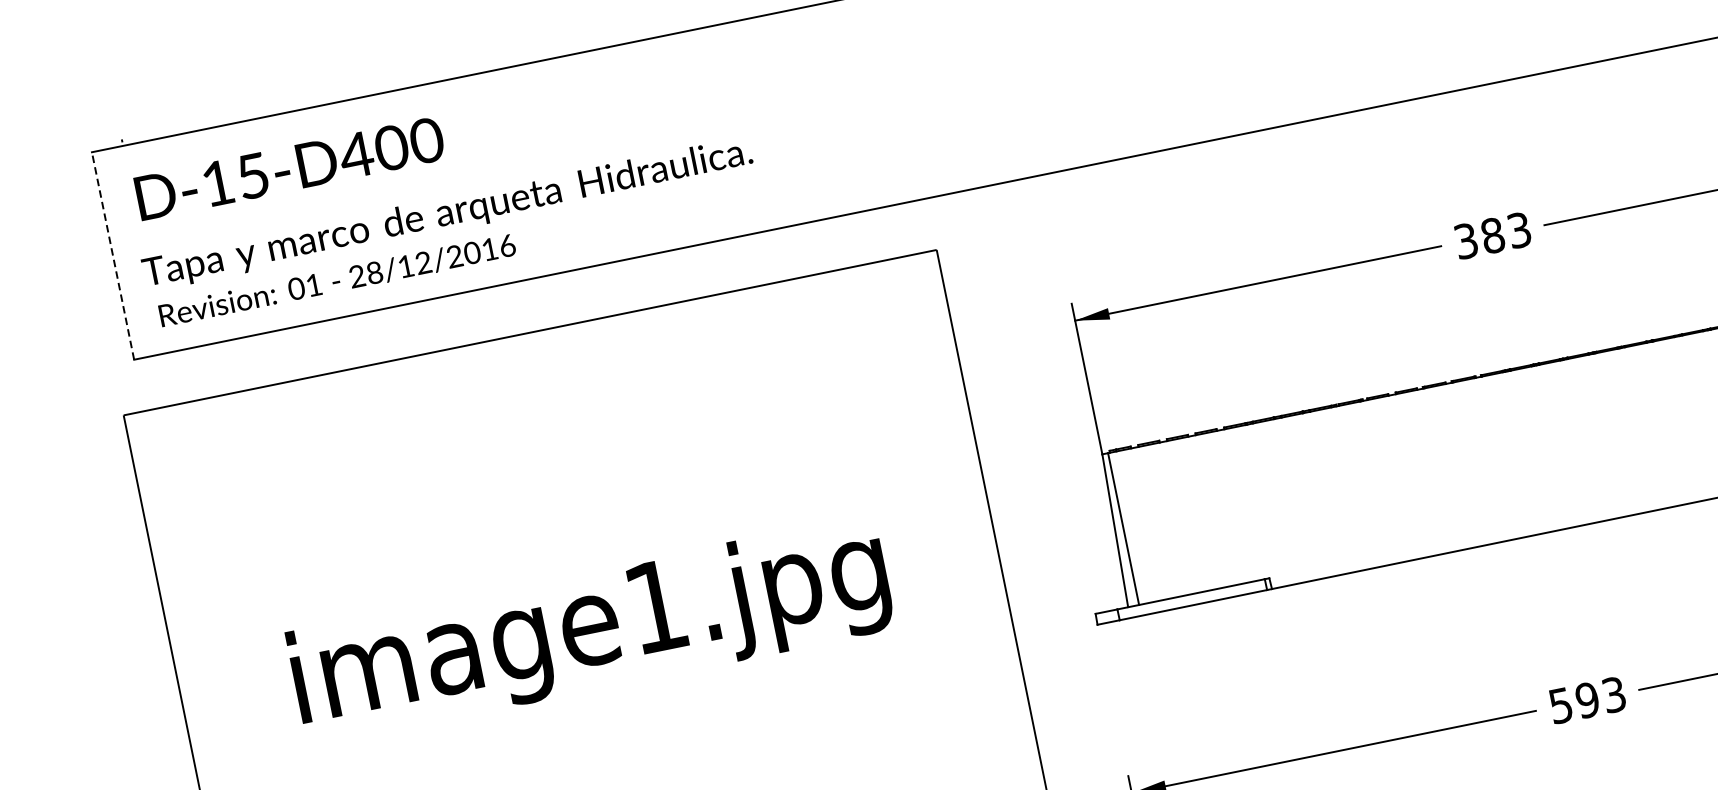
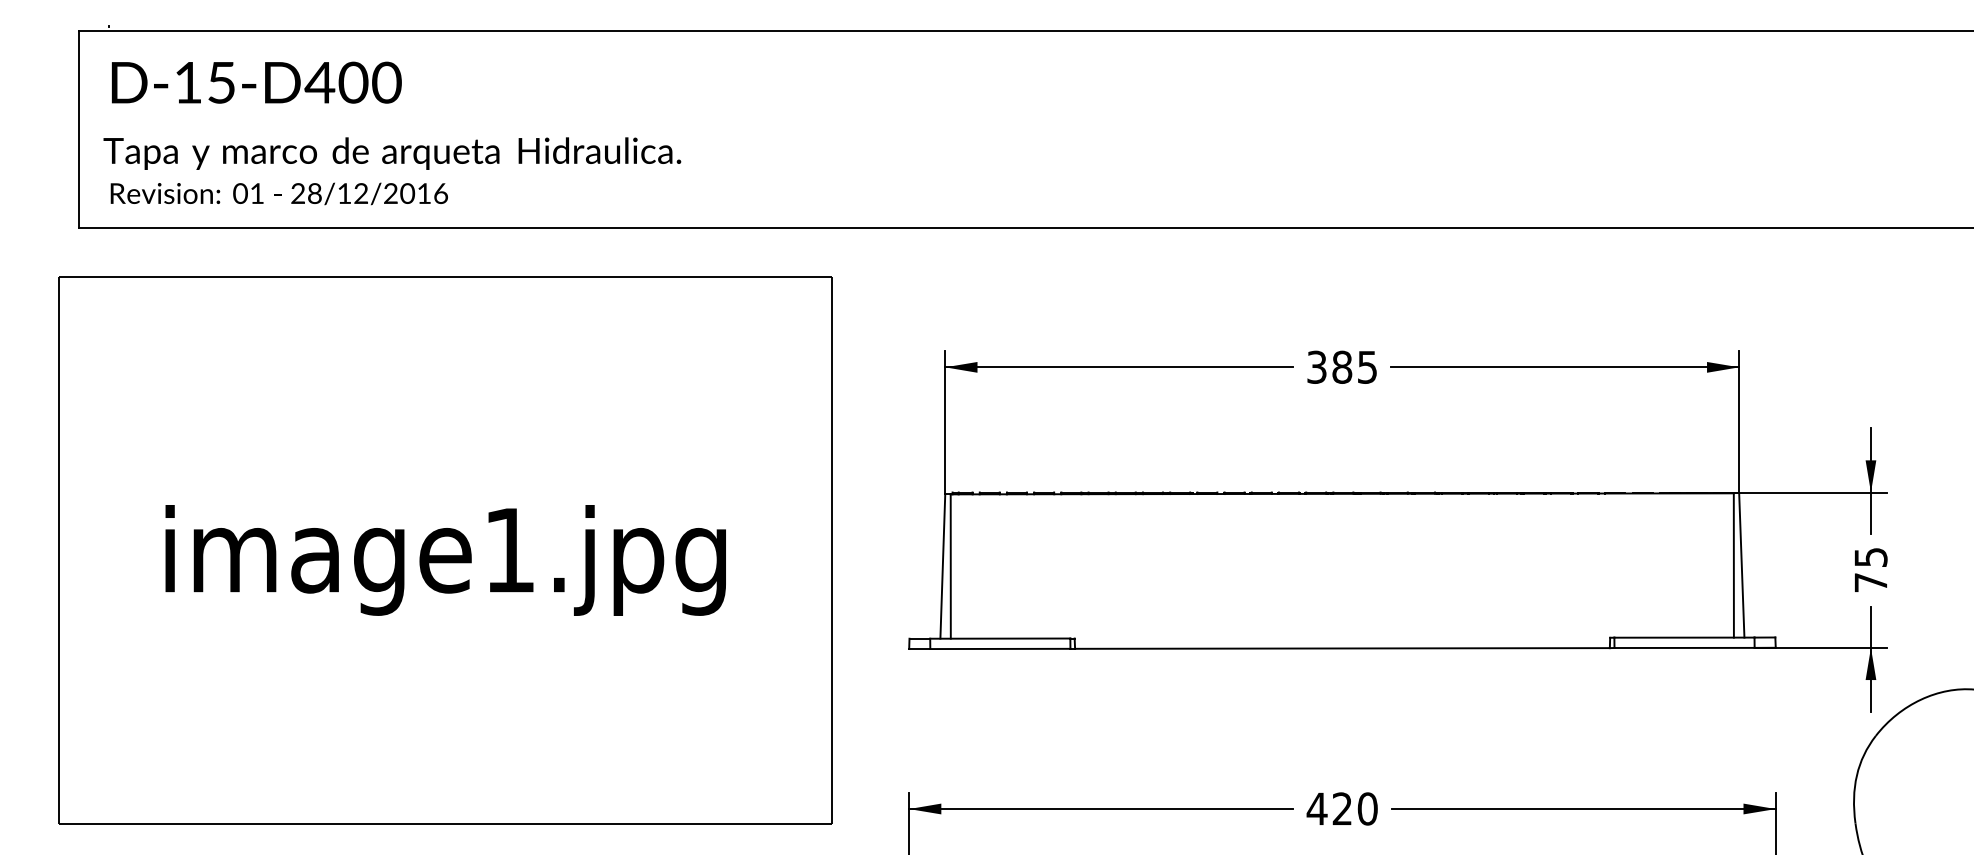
text: (1519, 229) -> (1367, 366), 383 -> 385
line: (113, 255) -> (79, 129), dashed -> solid
text: (1586, 700) -> (1341, 808), 593 -> 420

